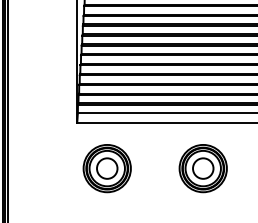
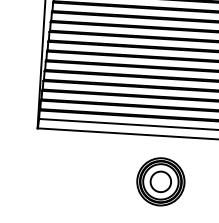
part: (106, 168) -> (64, 175), removed

